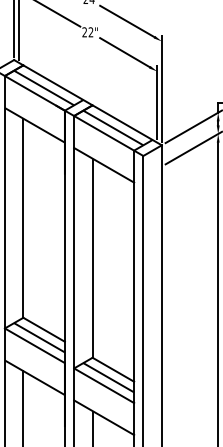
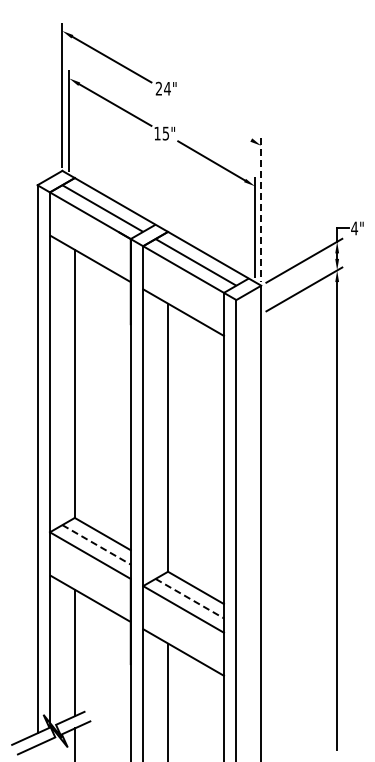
line: (127, 21) -> (214, 118), removed
text: (87, 32) -> (161, 133), 22" -> 15"
line: (162, 89) -> (261, 210), solid -> dashed
line: (40, 338) -> (97, 545), solid -> dashed
line: (109, 377) -> (190, 598), solid -> dashed

